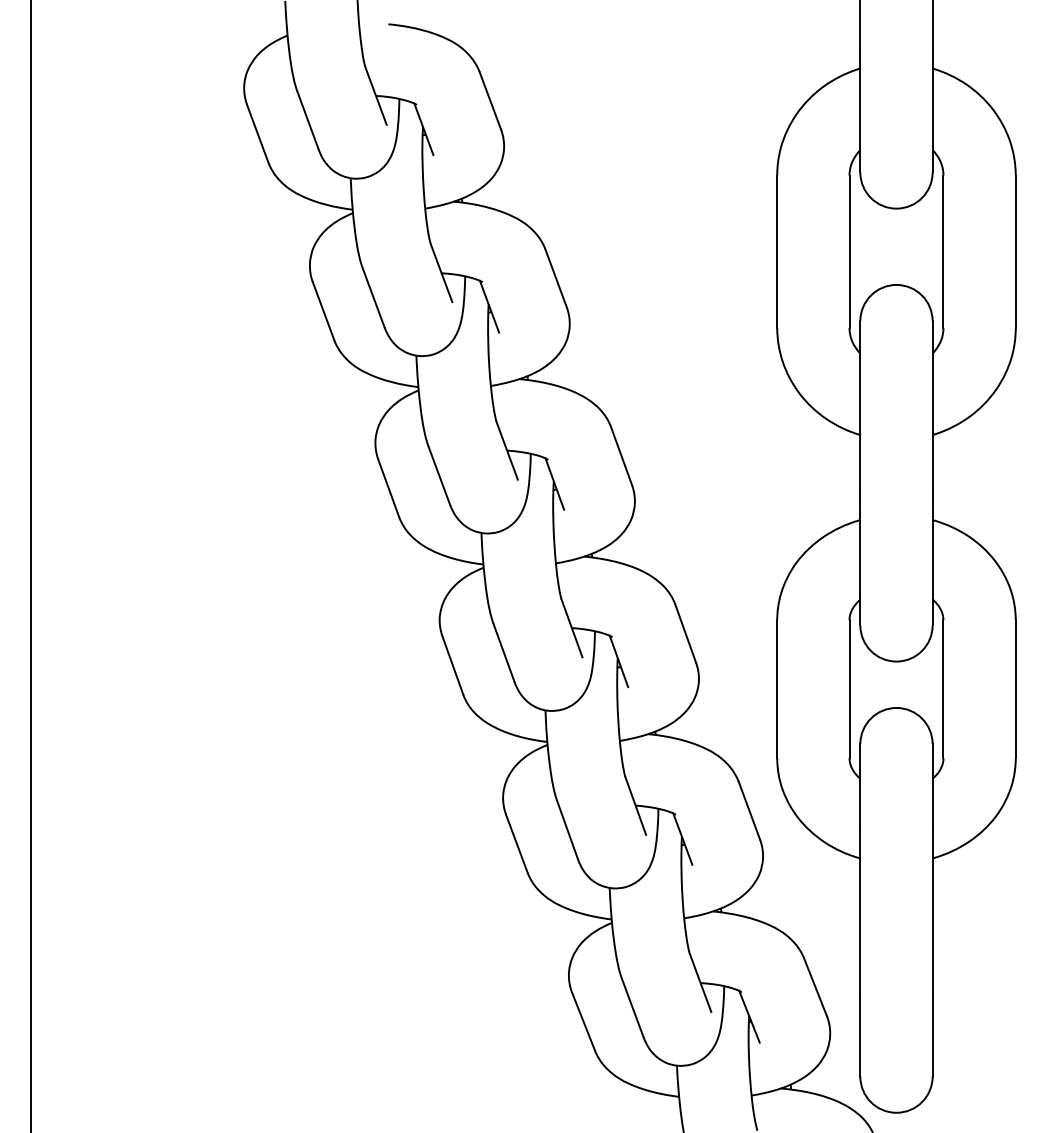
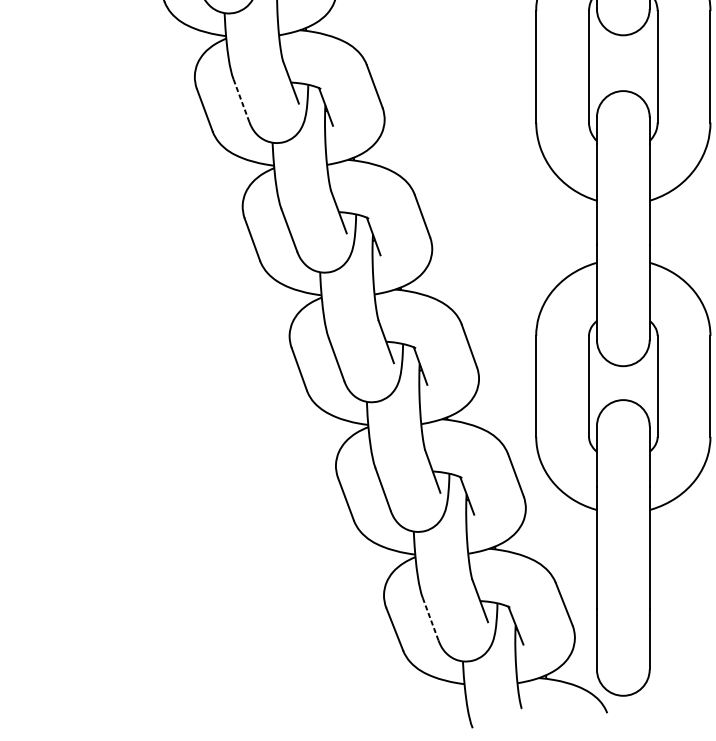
line: (373, 298) -> (241, 100), solid -> dashed
line: (632, 1008) -> (430, 619), solid -> dashed

